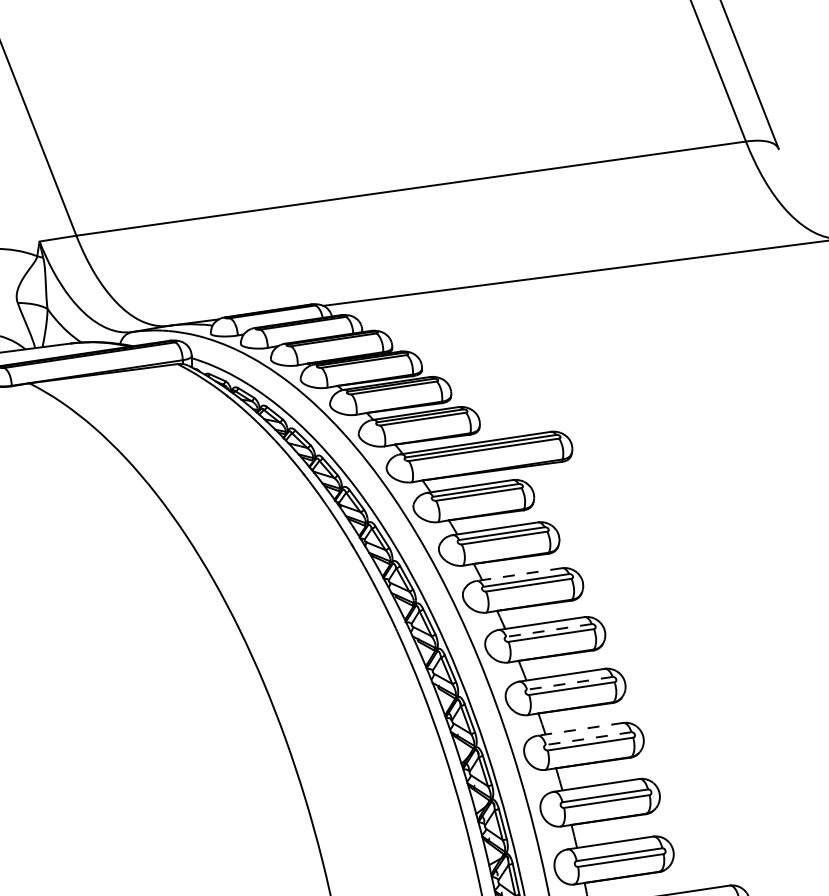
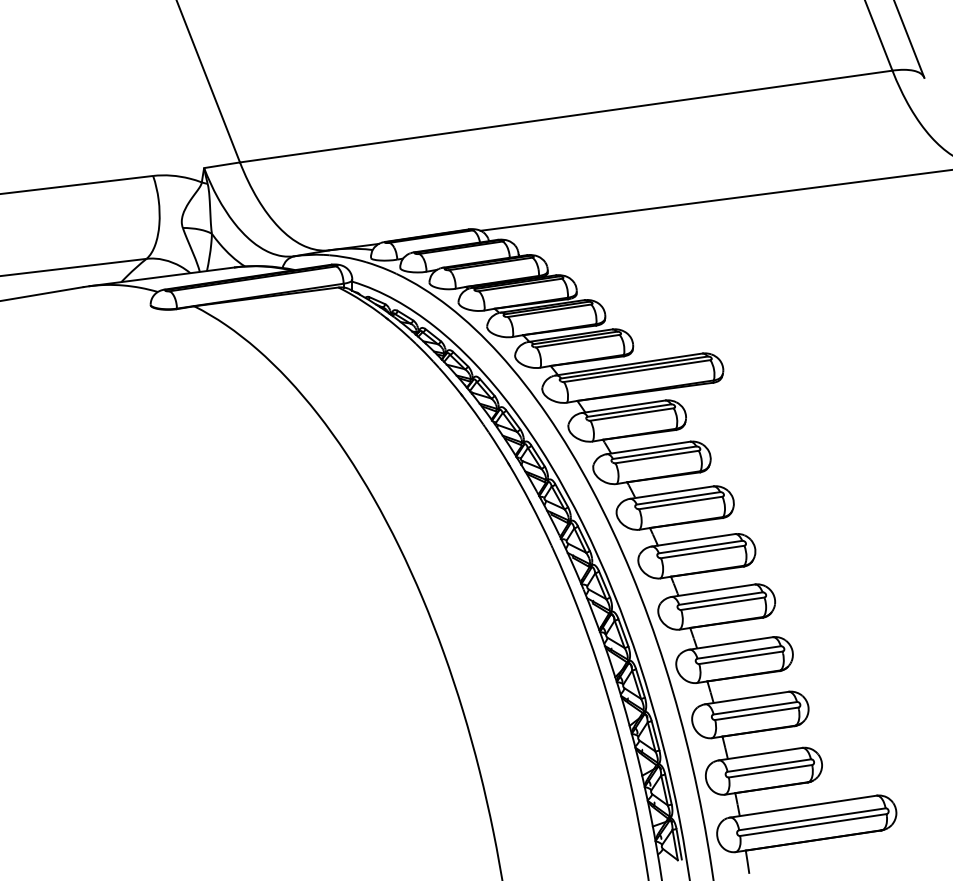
line: (519, 574) -> (671, 492), dashed -> solid
line: (548, 630) -> (700, 547), dashed -> solid
line: (569, 683) -> (720, 598), dashed -> solid
line: (579, 729) -> (730, 643), dashed -> solid
line: (587, 738) -> (738, 652), dashed -> solid

